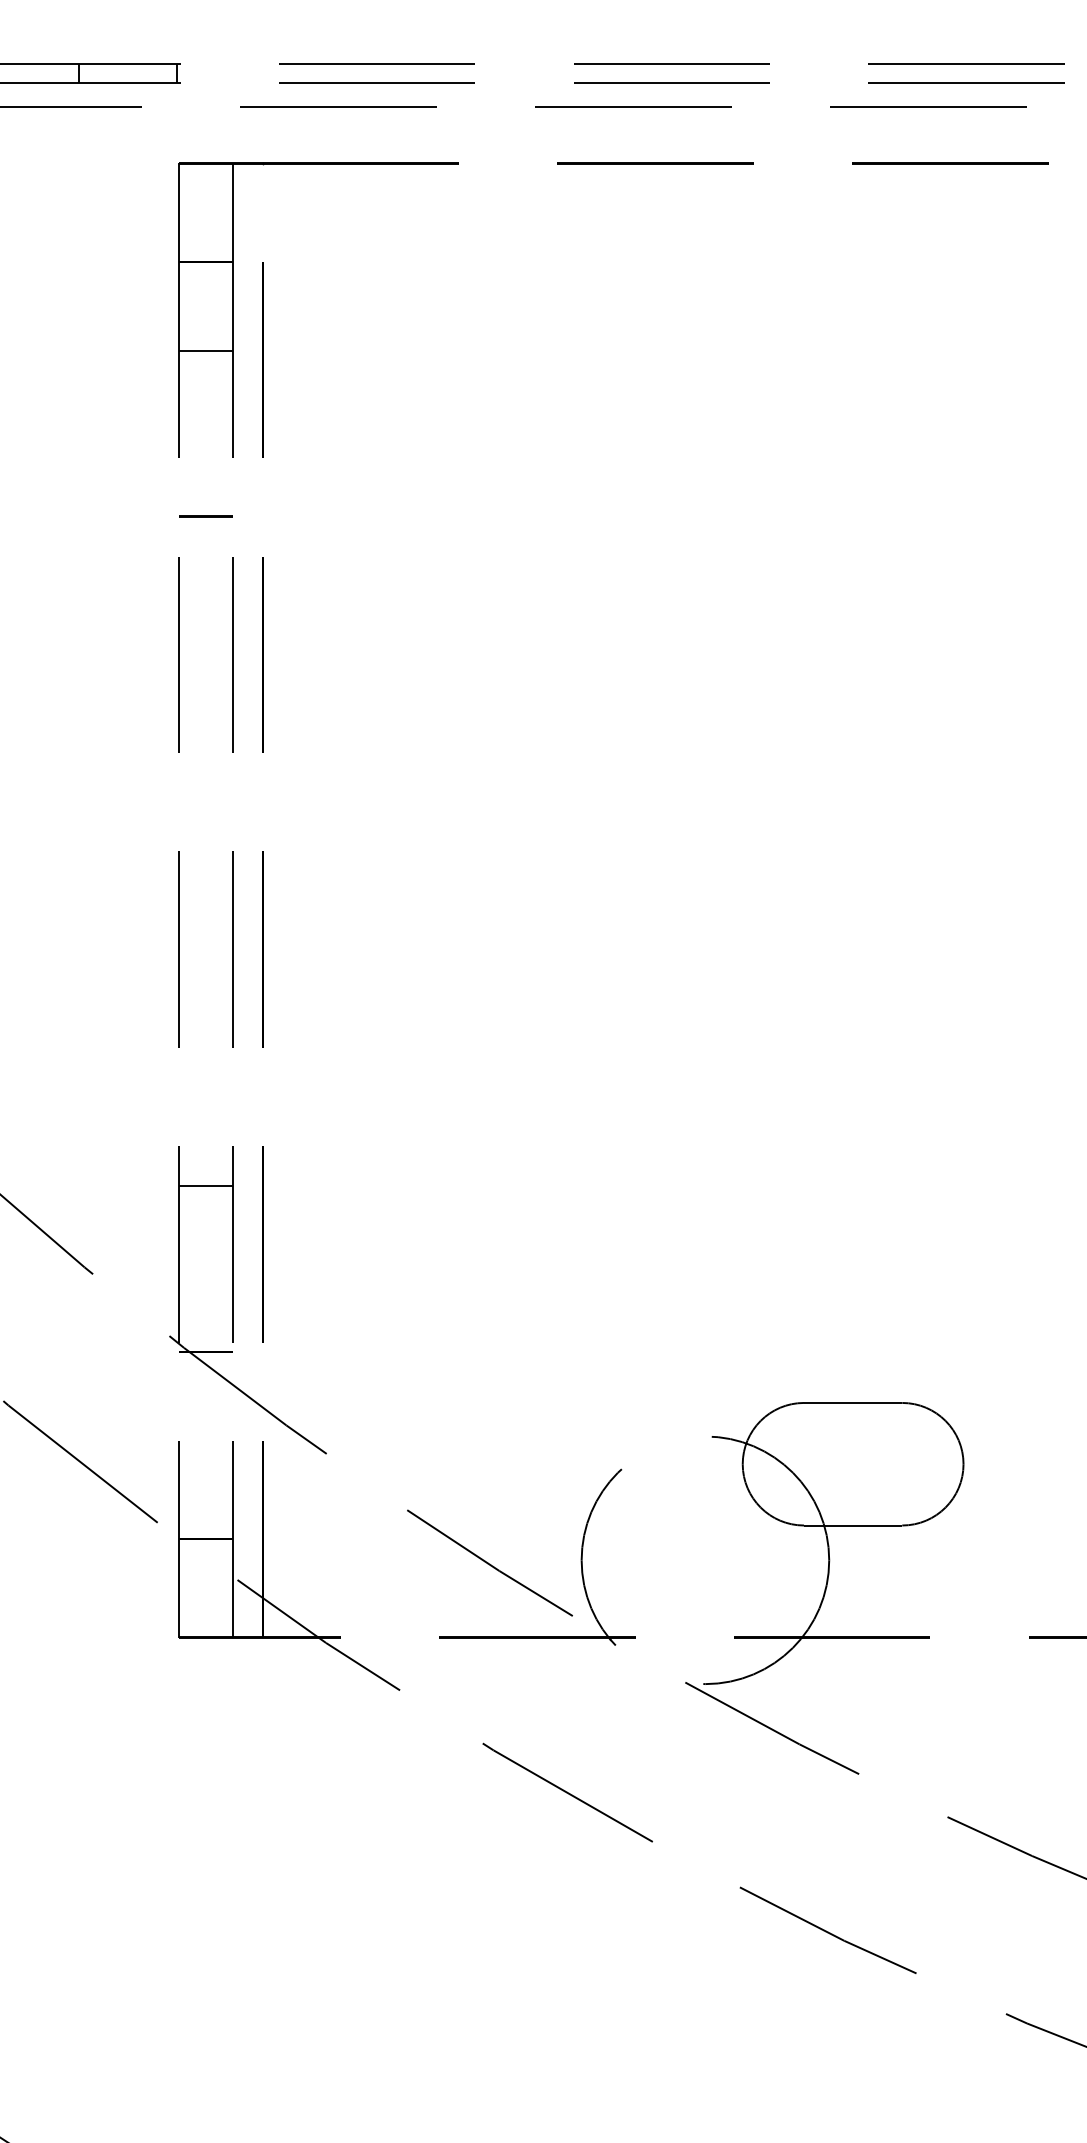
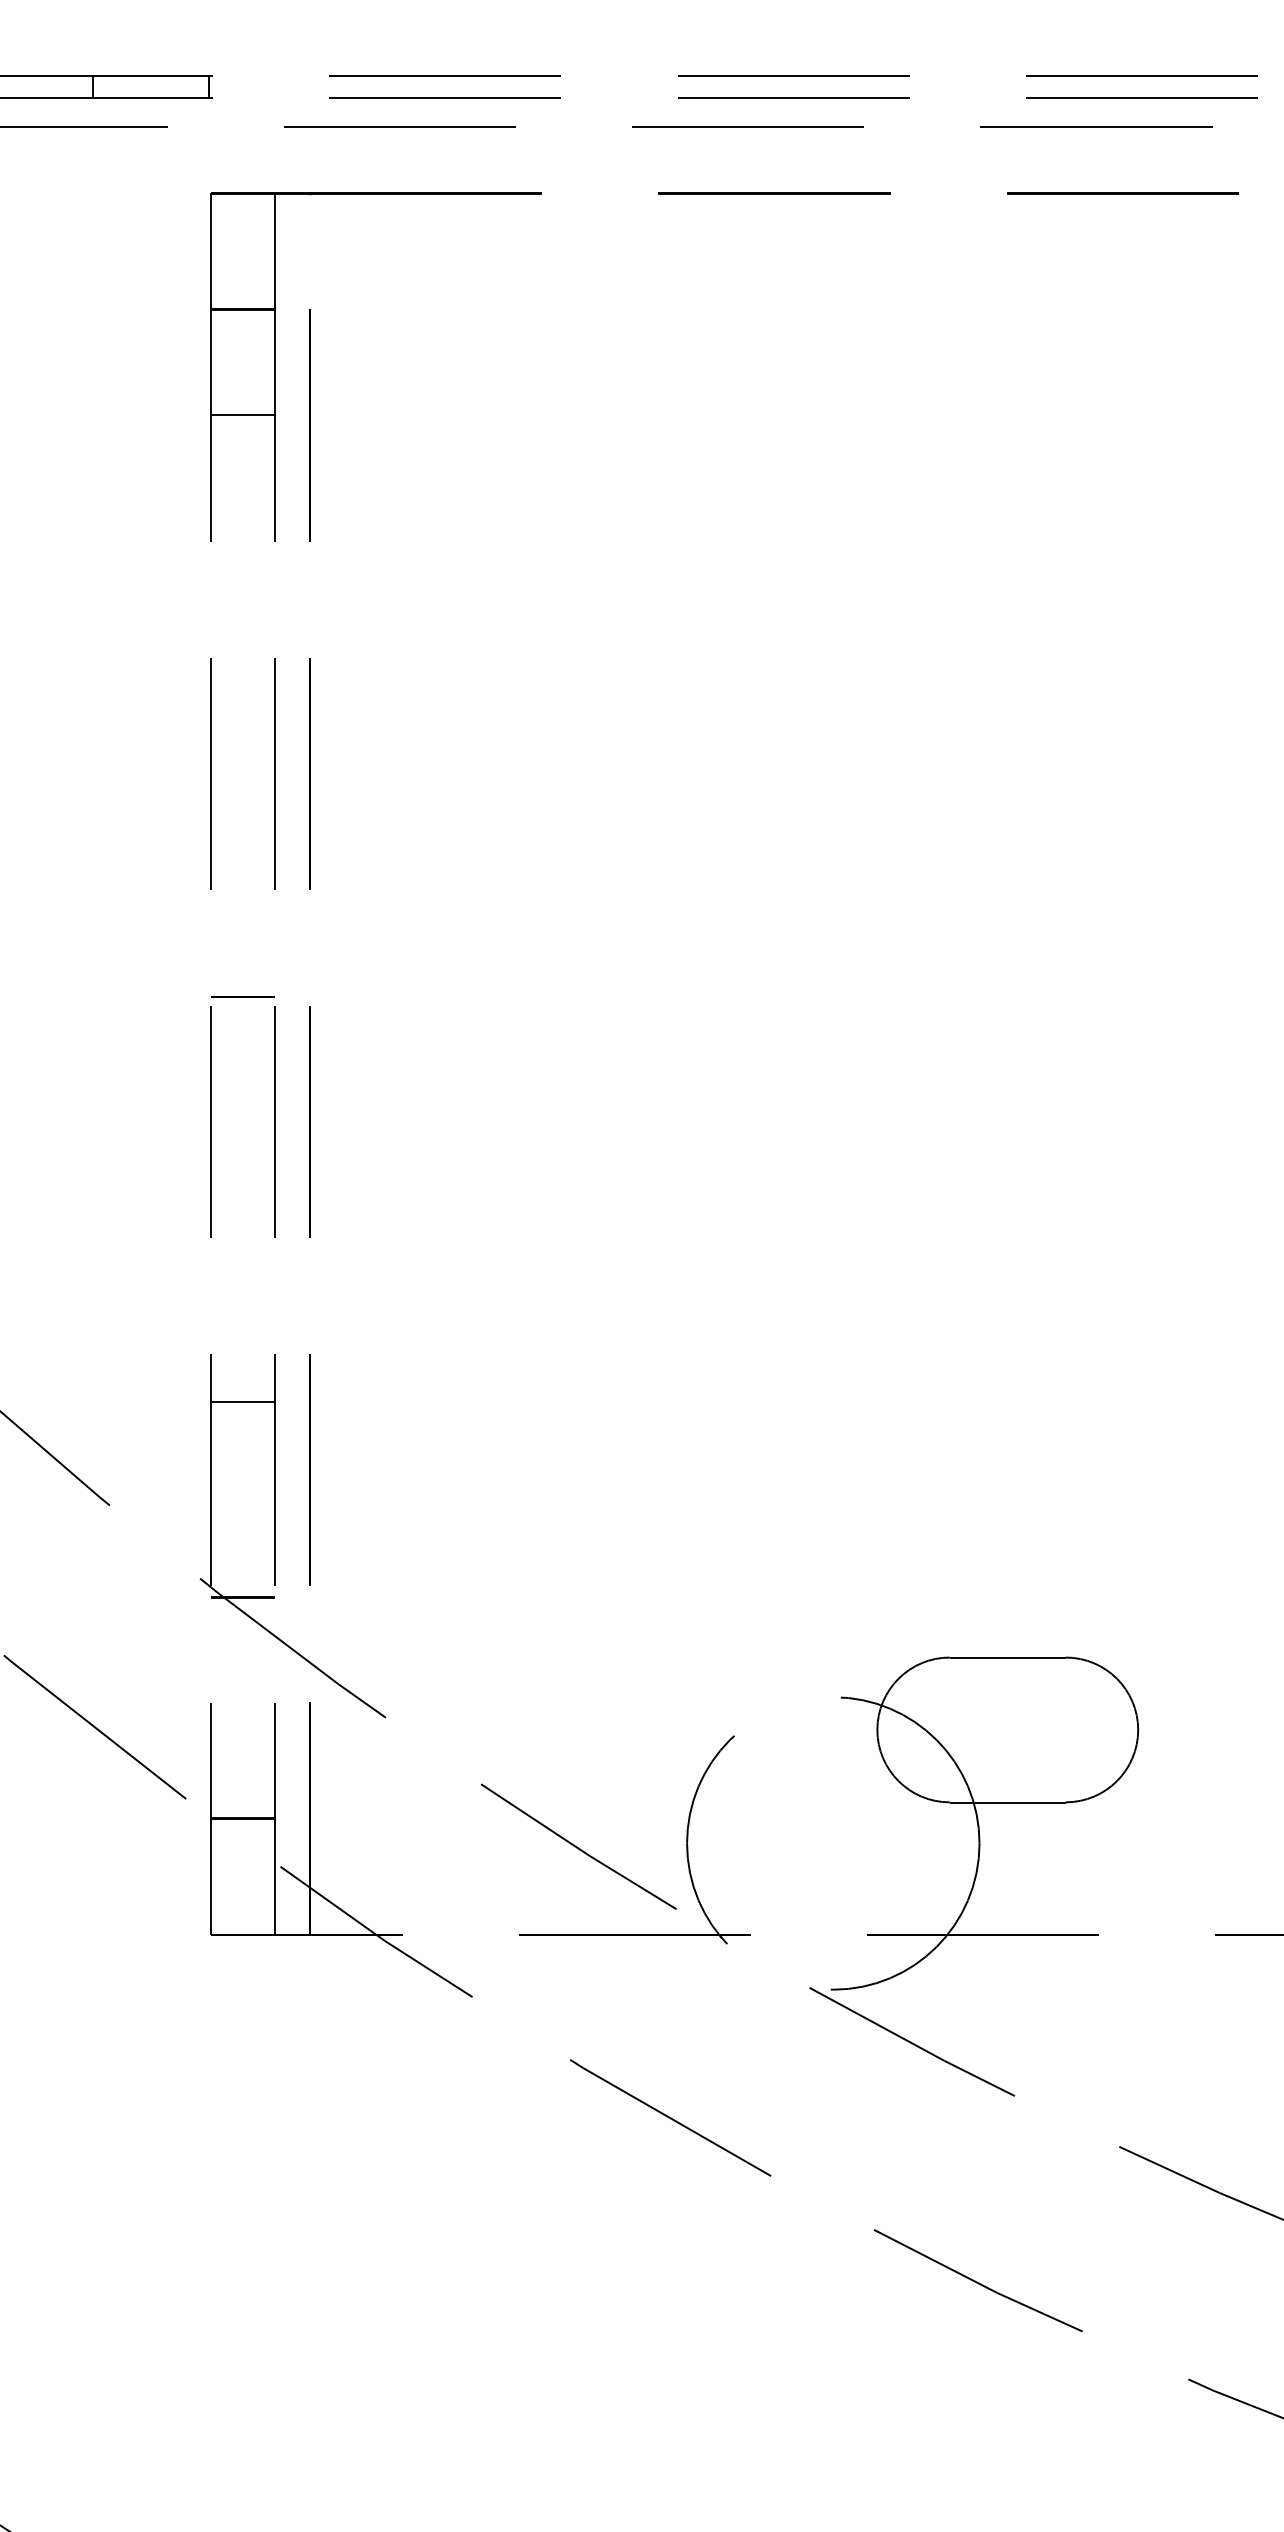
line: (205, 515) -> (242, 996), moved

